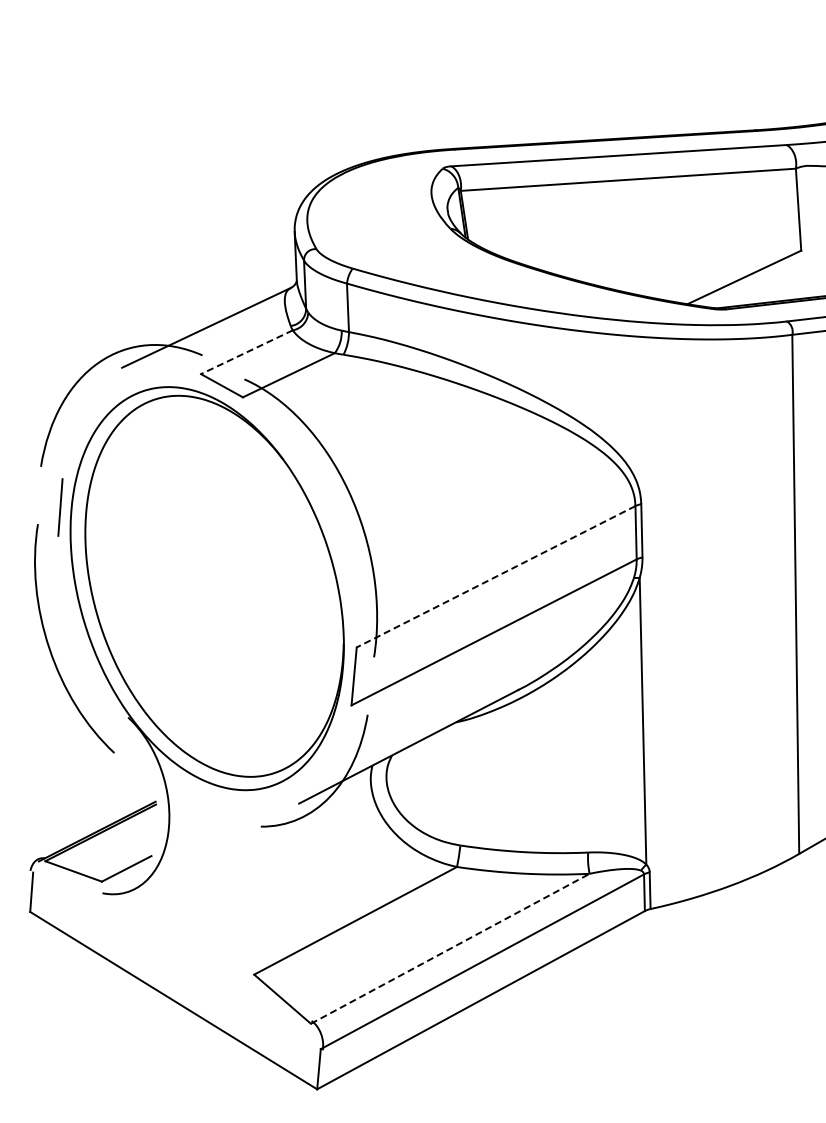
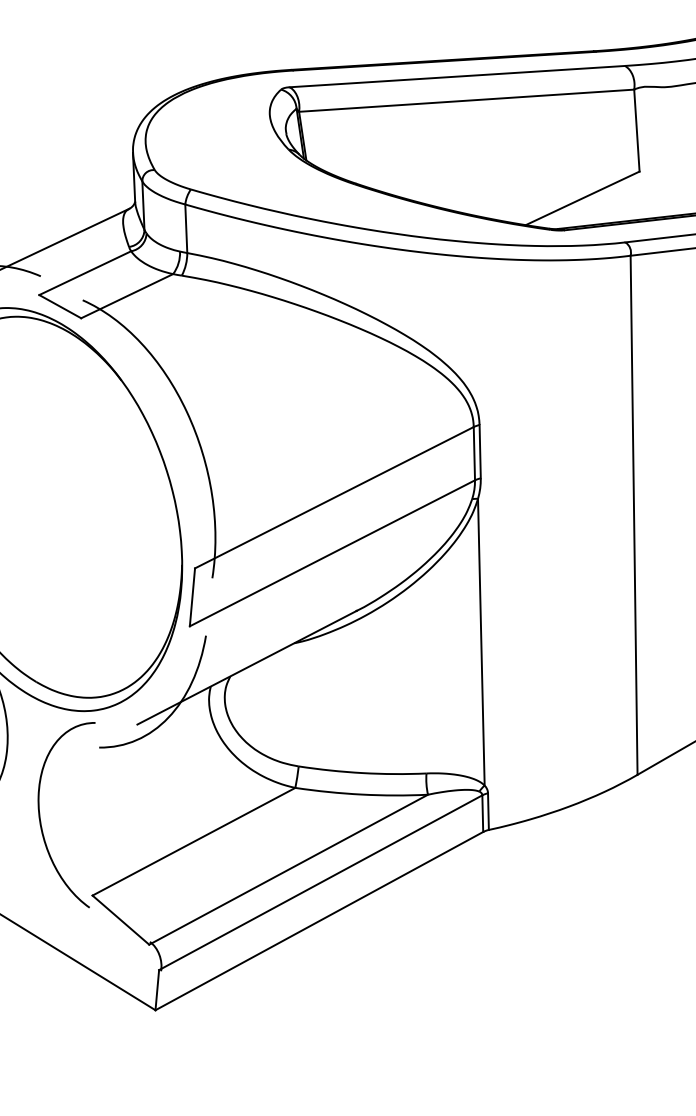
line: (246, 352) -> (84, 273), dashed -> solid
line: (495, 577) -> (333, 498), dashed -> solid
curve: (202, 895) -> (40, 816), added
line: (450, 948) -> (288, 869), dashed -> solid

